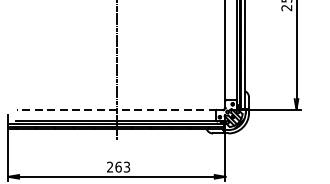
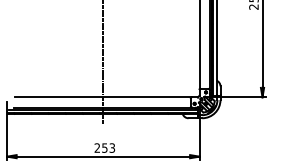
line: (115, 110) -> (102, 97), dashed -> solid
text: (118, 166) -> (104, 147), 263 -> 253

